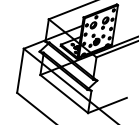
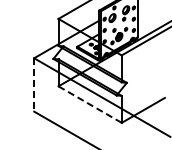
line: (20, 70) -> (34, 84), solid -> dashed
line: (64, 94) -> (90, 104), solid -> dashed

